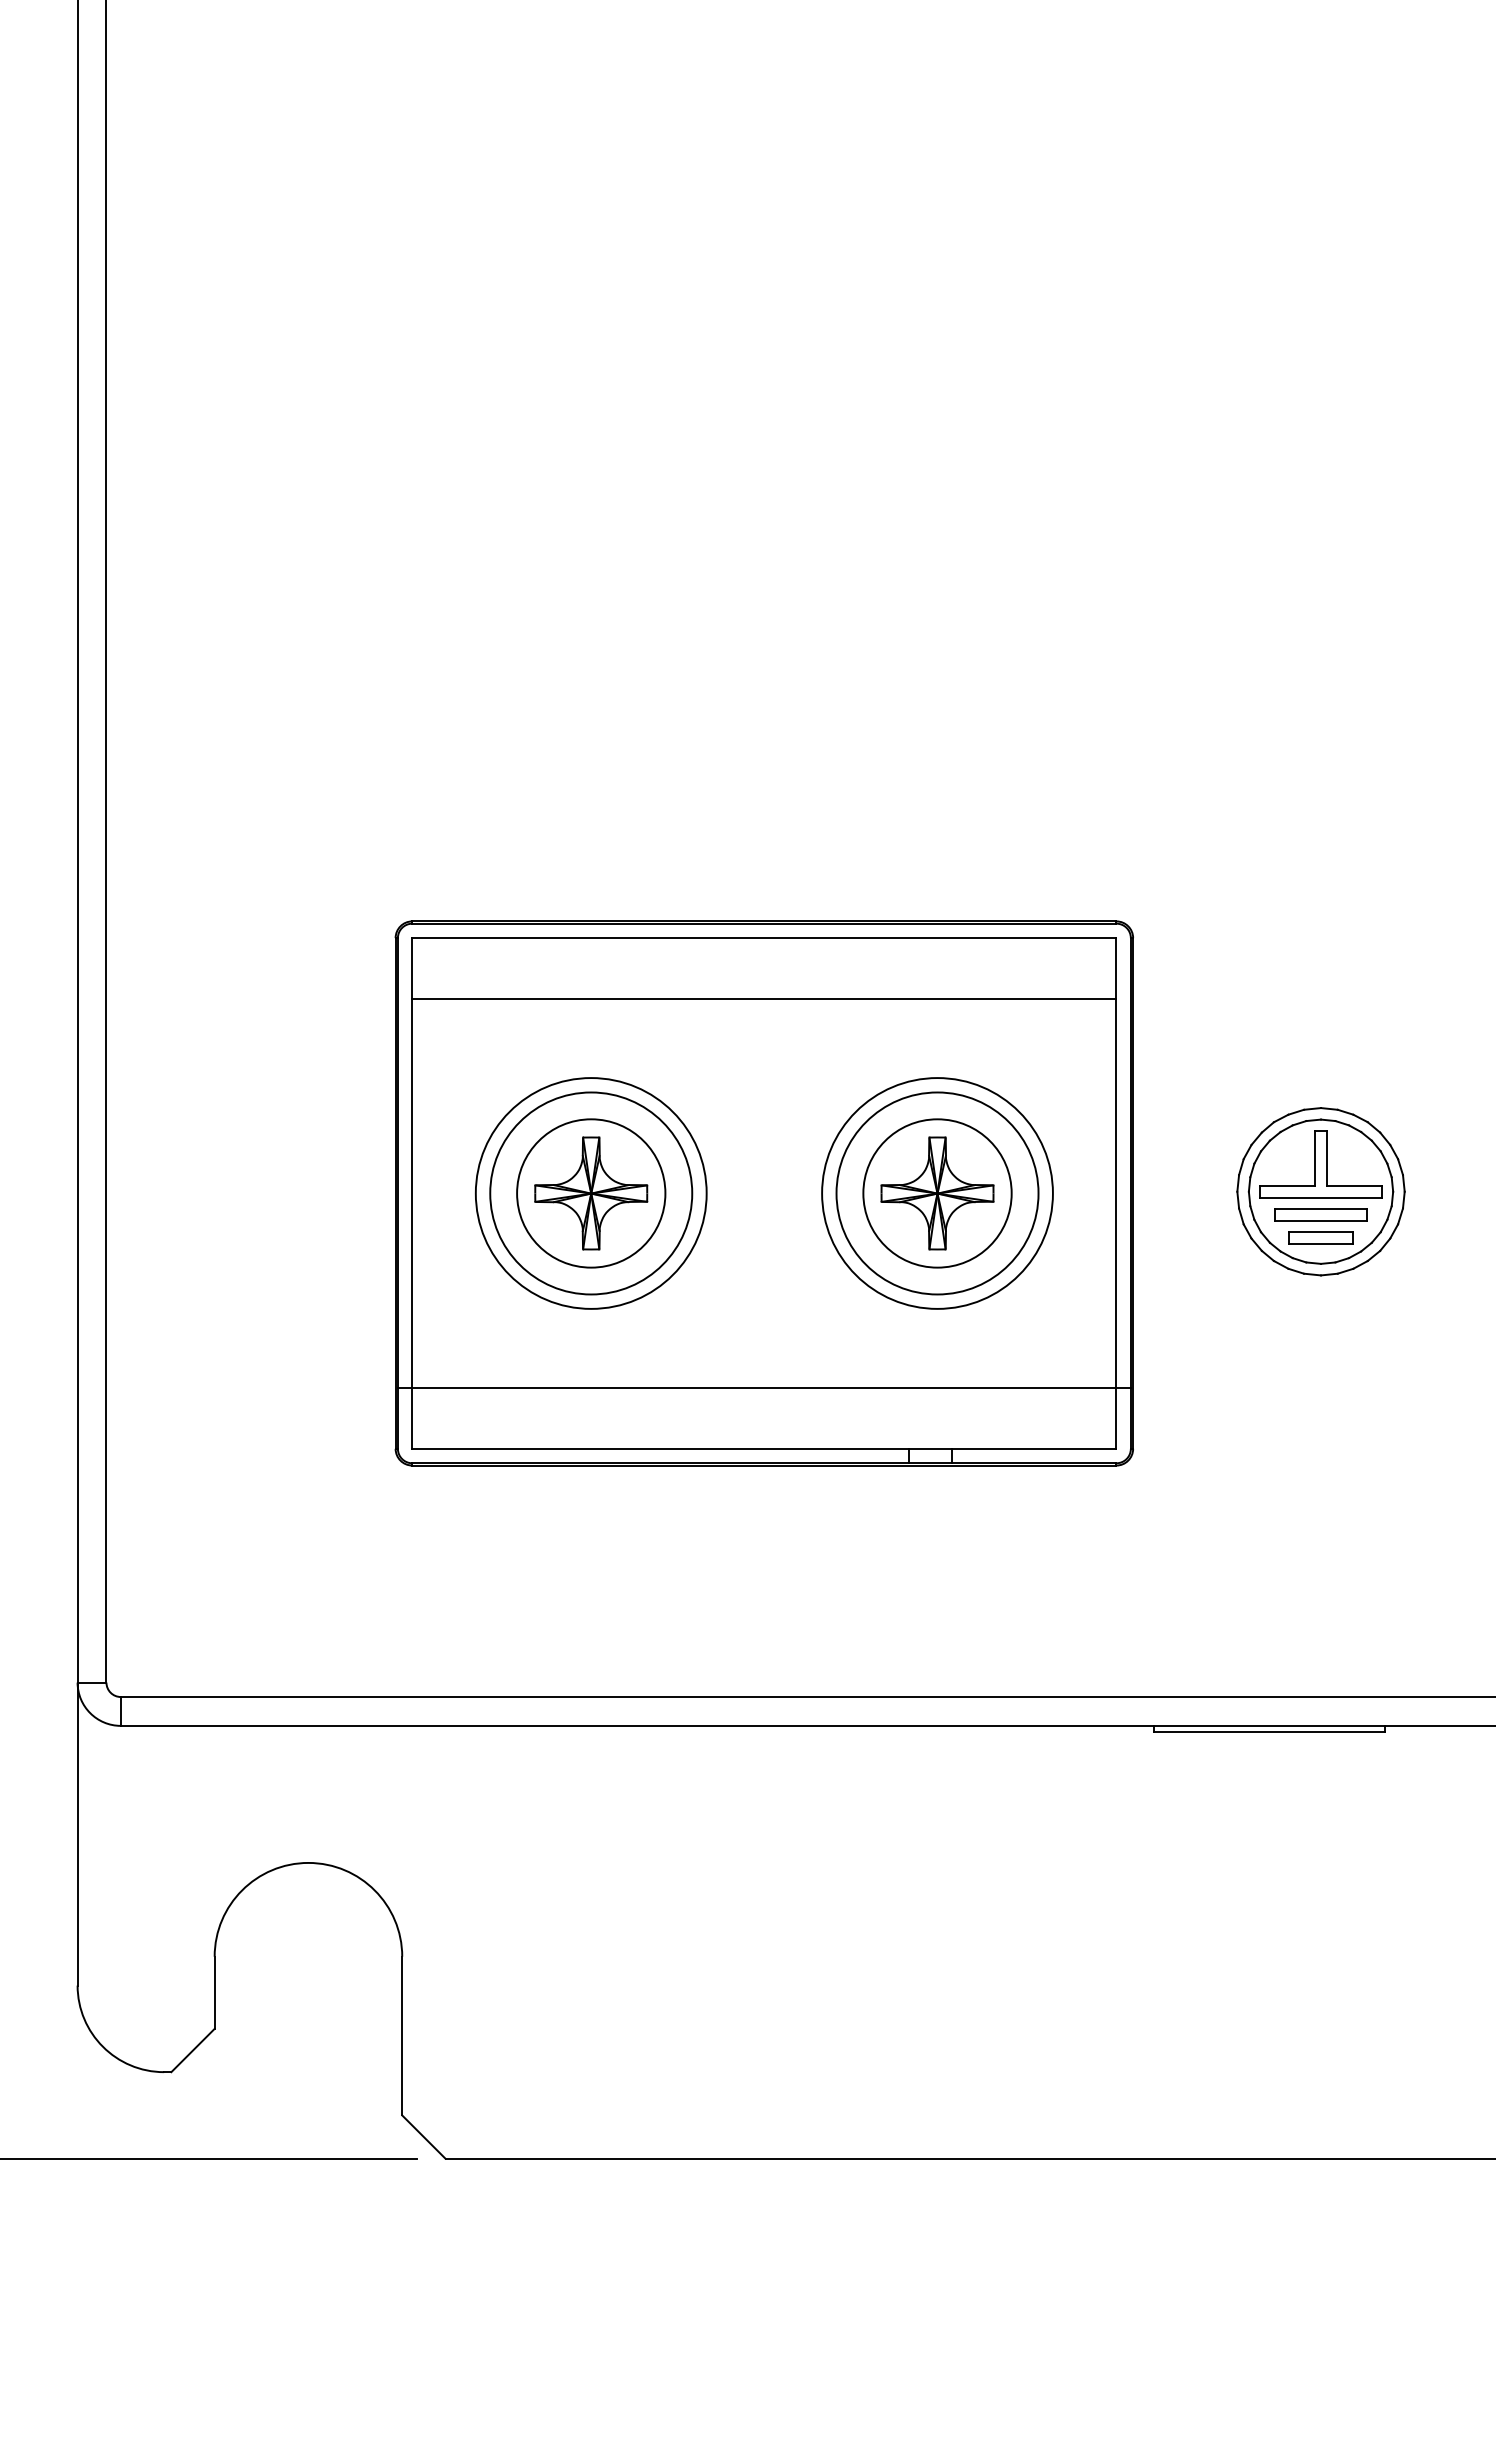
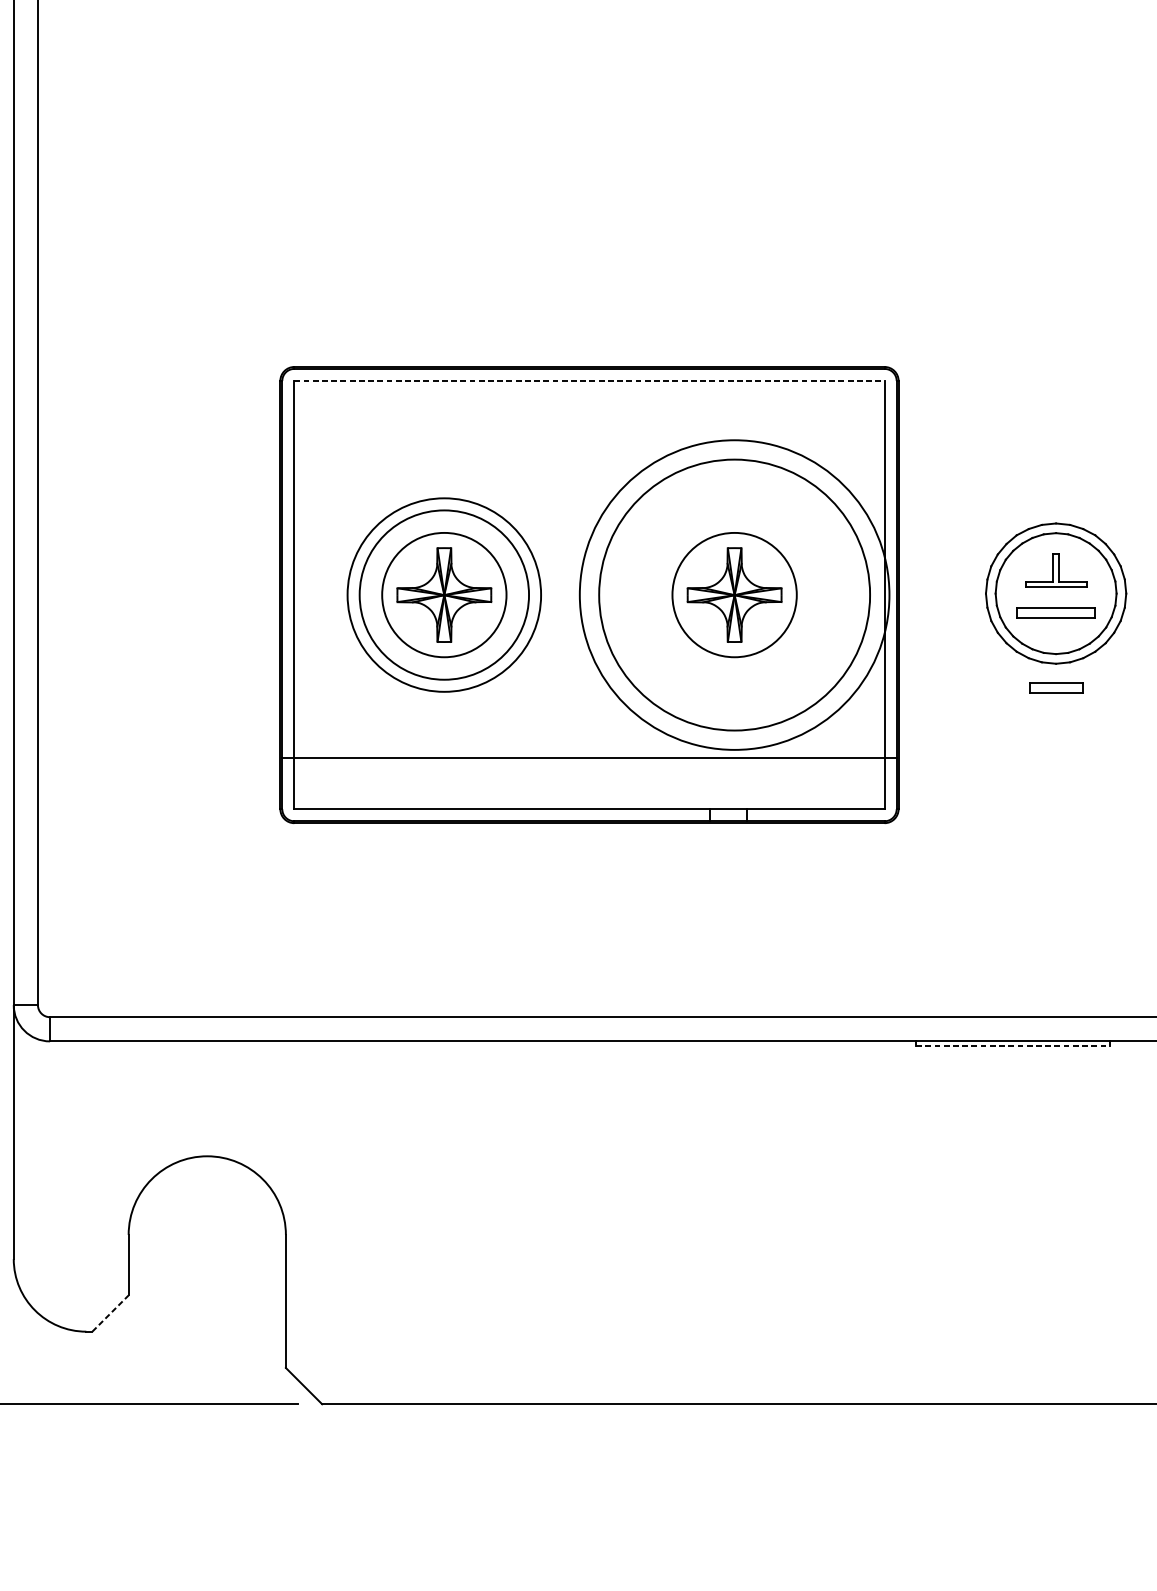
line: (764, 938) -> (589, 381), solid -> dashed
line: (764, 998) -> (589, 431), removed
part: (1320, 1164) -> (1055, 570), size x0.6
circle: (937, 1193) -> (734, 595), size x1.6
circle: (937, 1193) -> (734, 595), size x1.6
part: (1320, 1237) -> (1055, 687), moved
line: (1269, 1731) -> (1012, 1046), solid -> dashed
line: (193, 2050) -> (110, 1313), solid -> dashed

